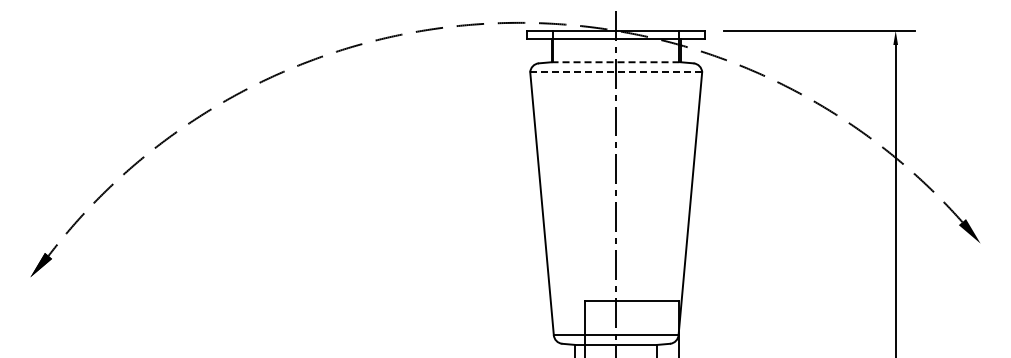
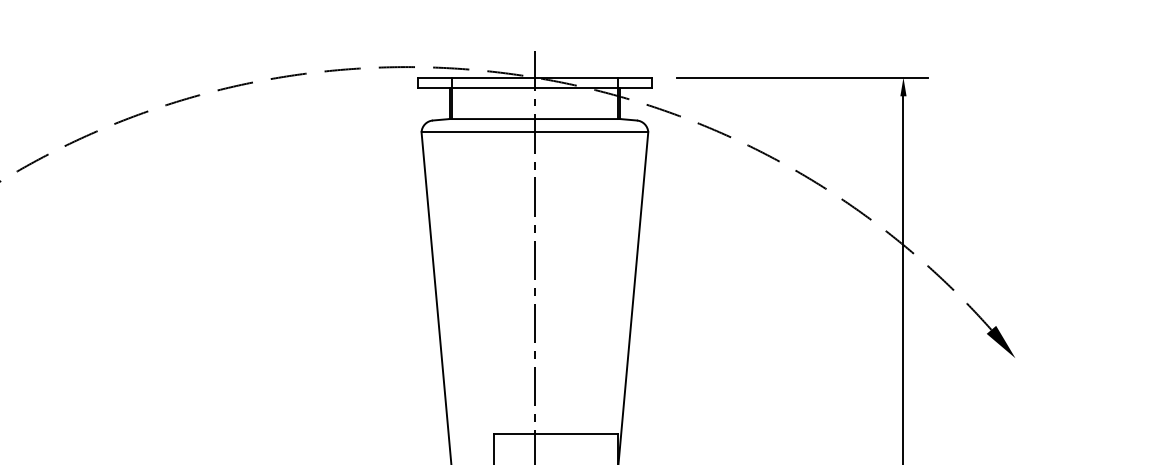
line: (616, 62) -> (535, 119), dashed -> solid
line: (616, 72) -> (535, 132), dashed -> solid

